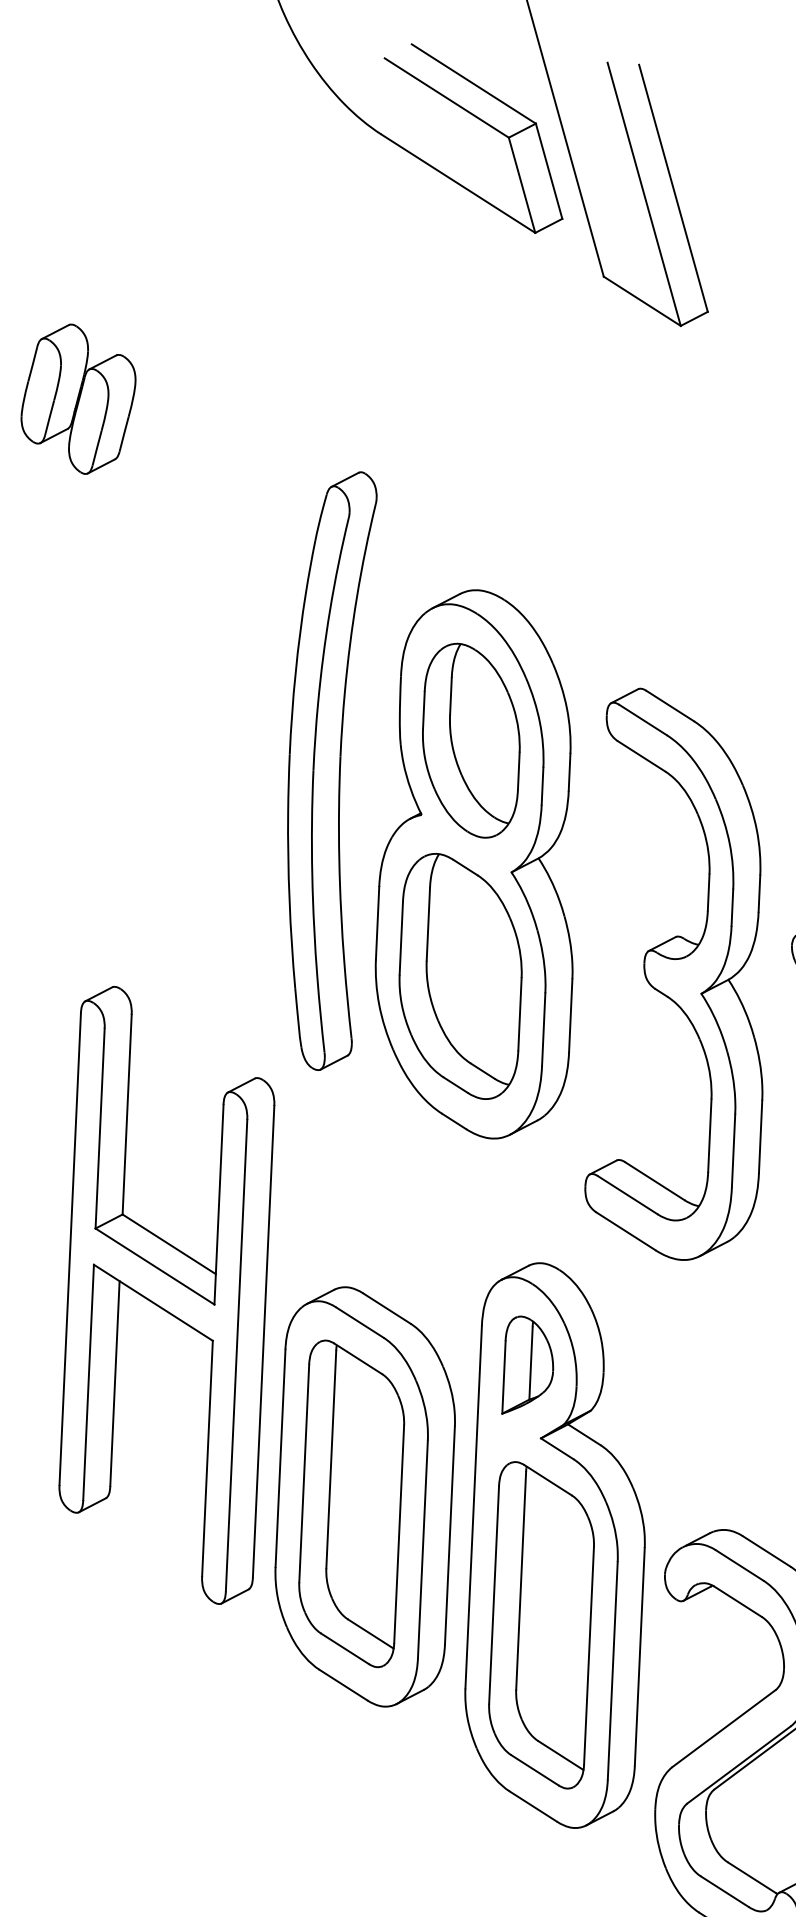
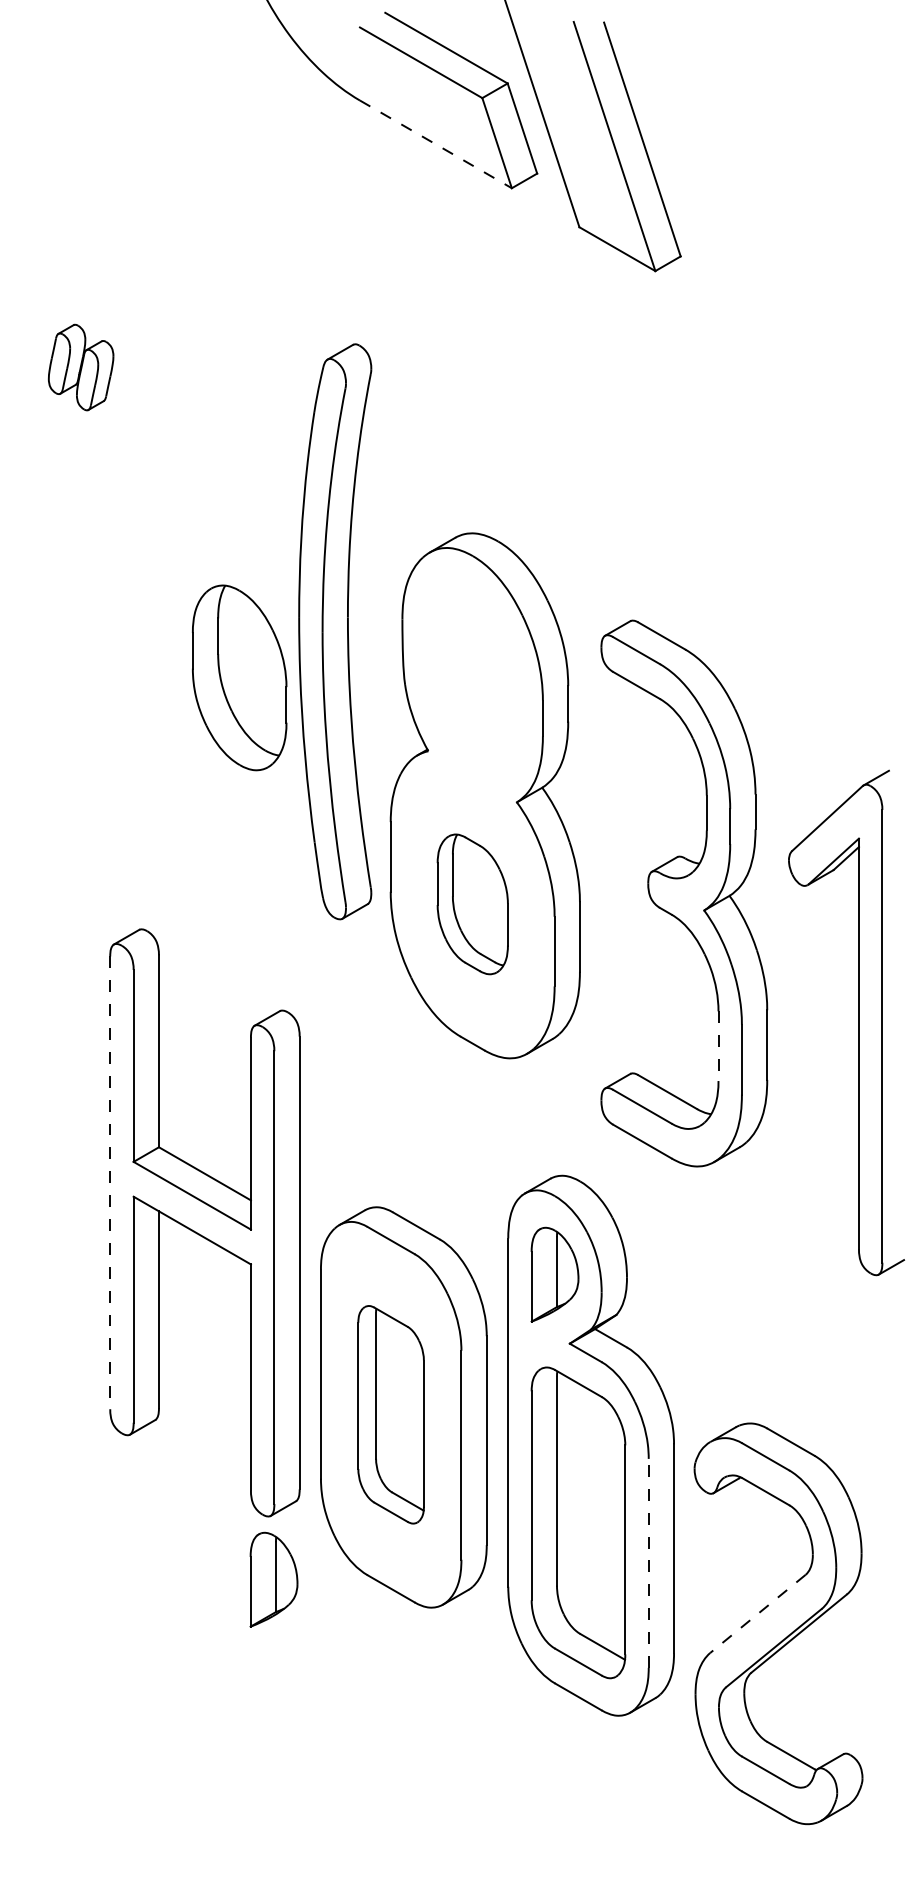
line: (457, 183) -> (435, 144), solid -> dashed
part: (77, 399) -> (80, 367), size x0.6
part: (471, 740) -> (239, 677), moved
part: (326, 770) -> (335, 631), moved
part: (460, 976) -> (472, 904), size x0.6
line: (709, 1136) -> (718, 1046), solid -> dashed
line: (70, 1249) -> (110, 1183), solid -> dashed
part: (350, 1503) -> (390, 1414), size x0.7
part: (221, 1669) -> (273, 1579), added
line: (612, 1669) -> (648, 1562), solid -> dashed
line: (723, 1728) -> (757, 1613), solid -> dashed

